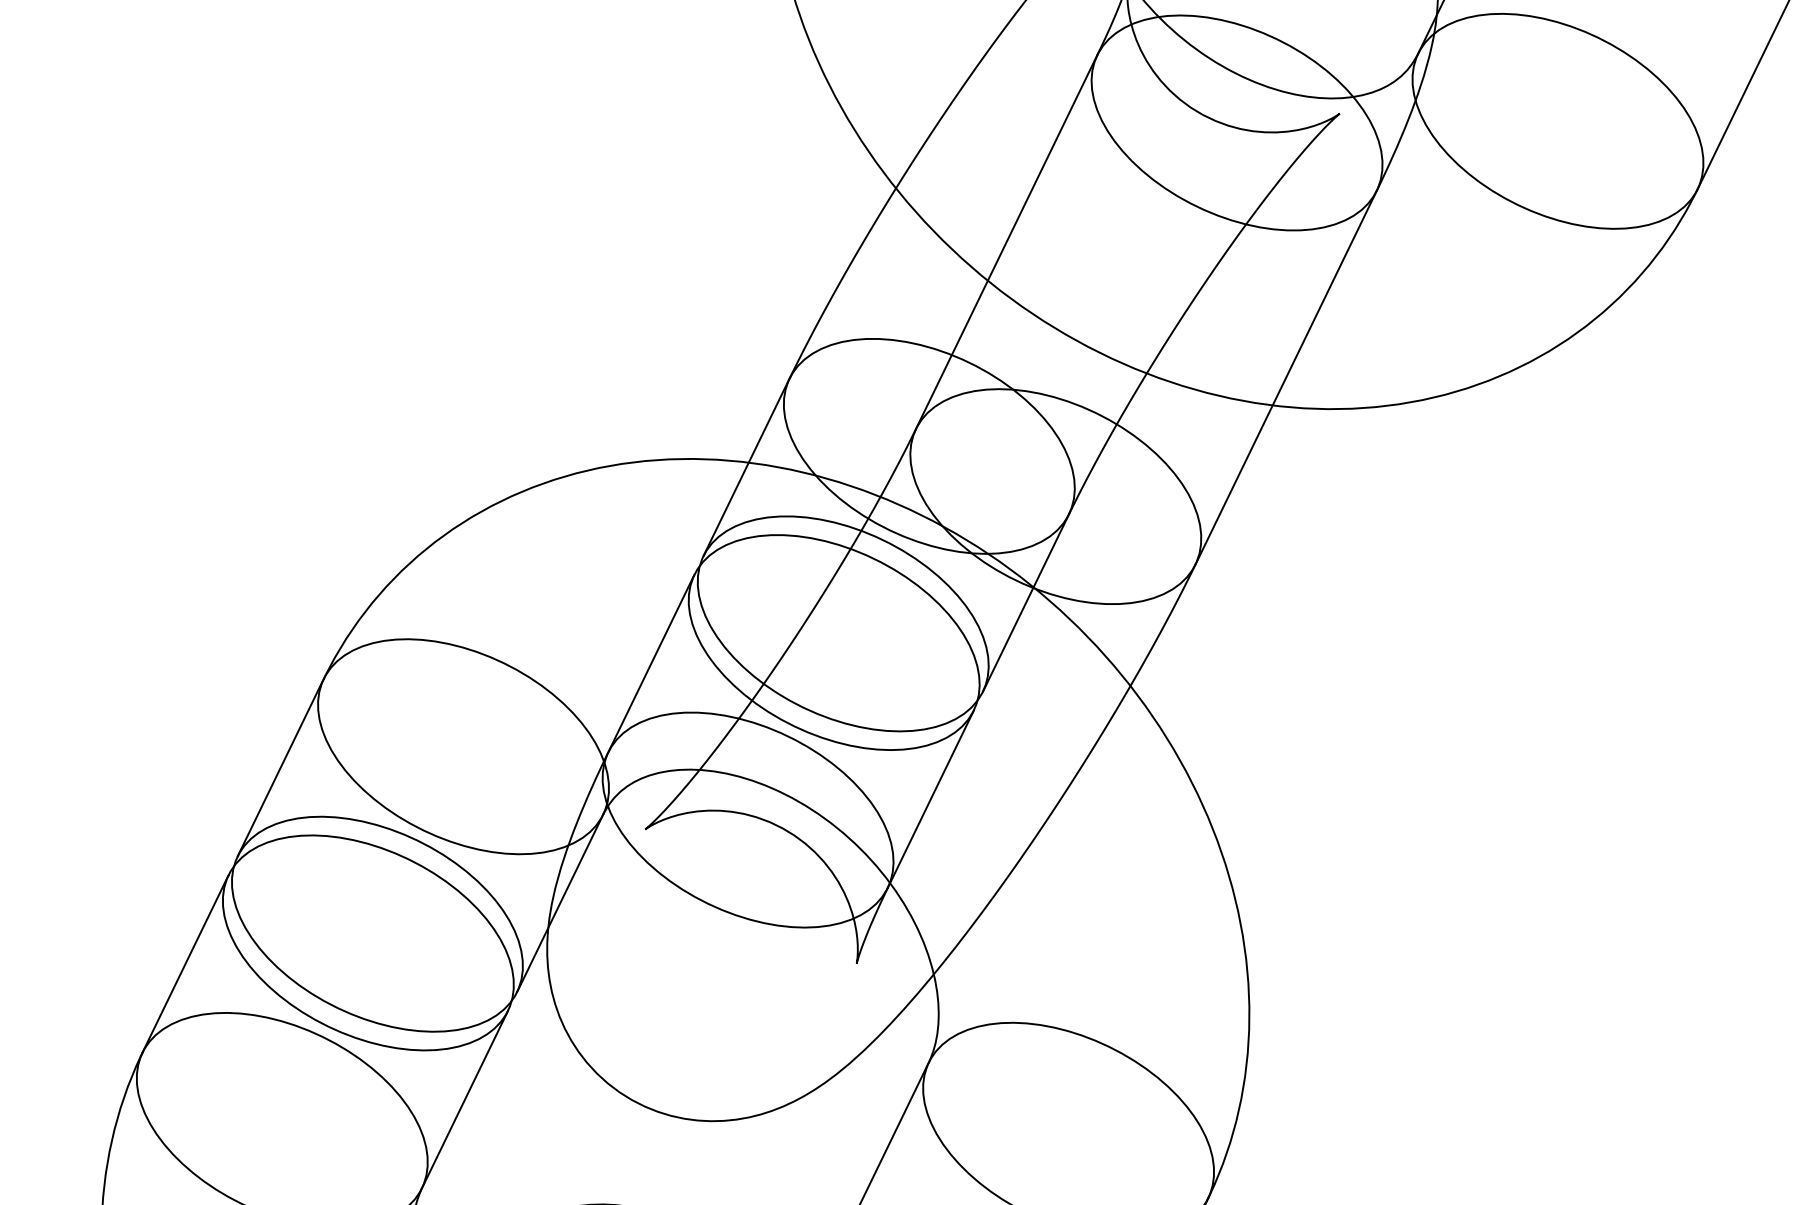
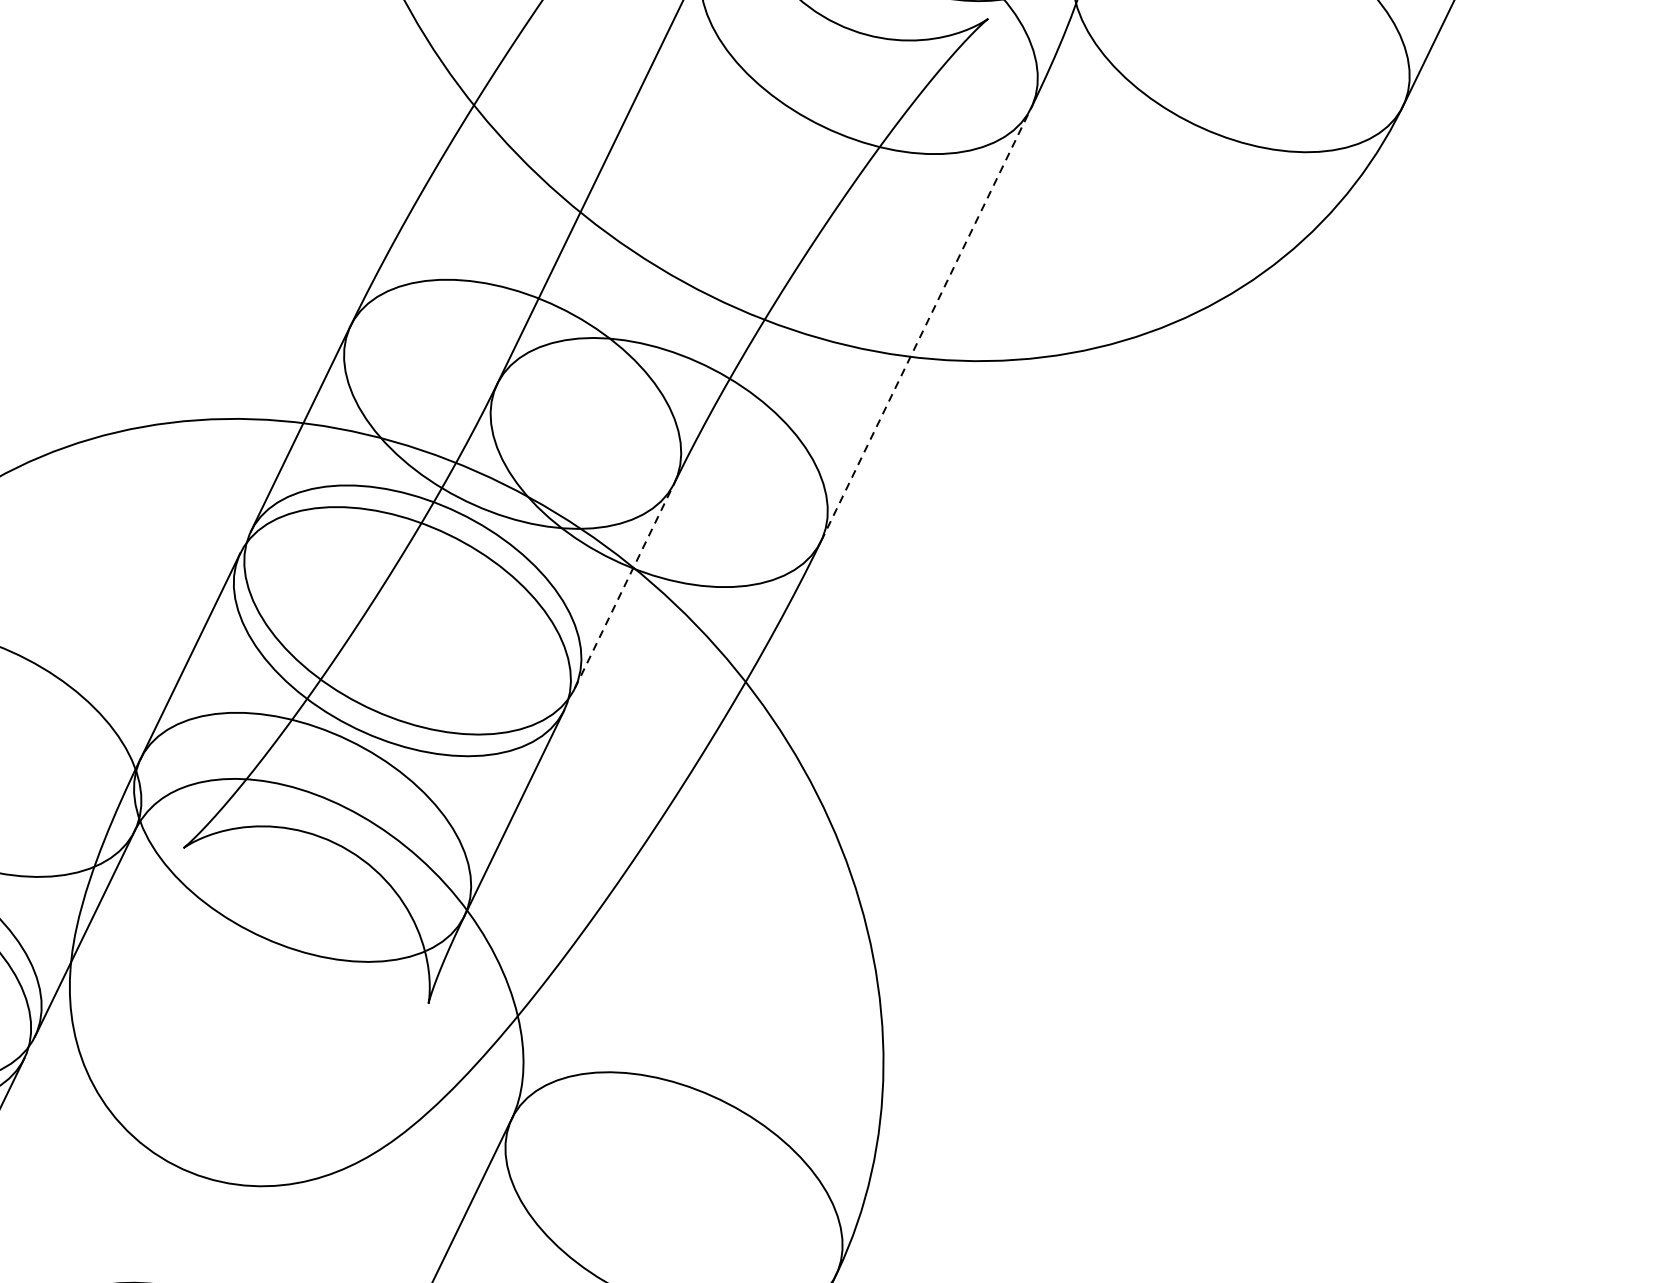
line: (1286, 377) -> (926, 324), solid -> dashed
line: (1026, 602) -> (625, 585), solid -> dashed

